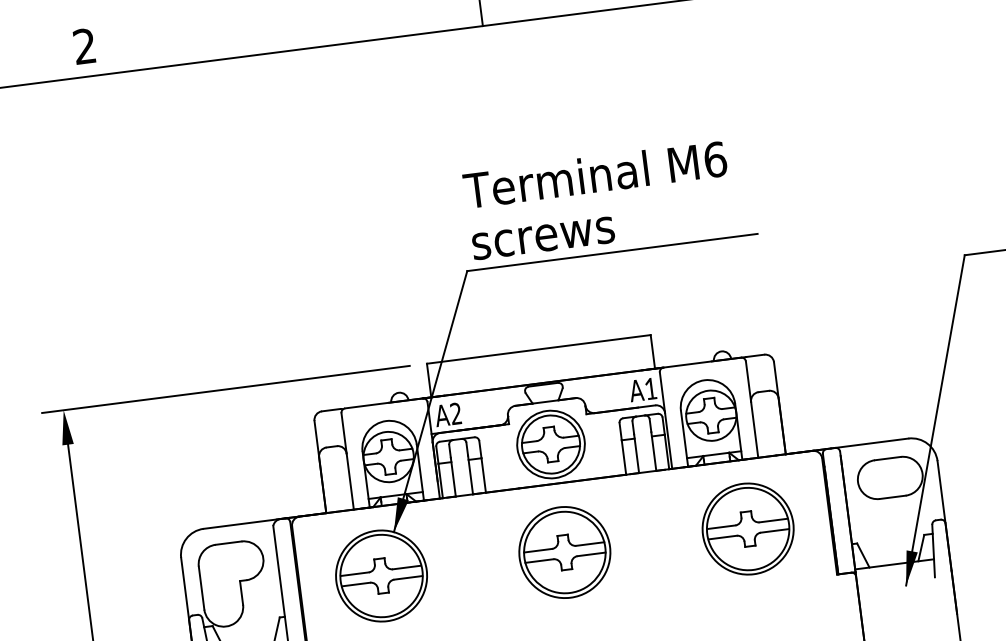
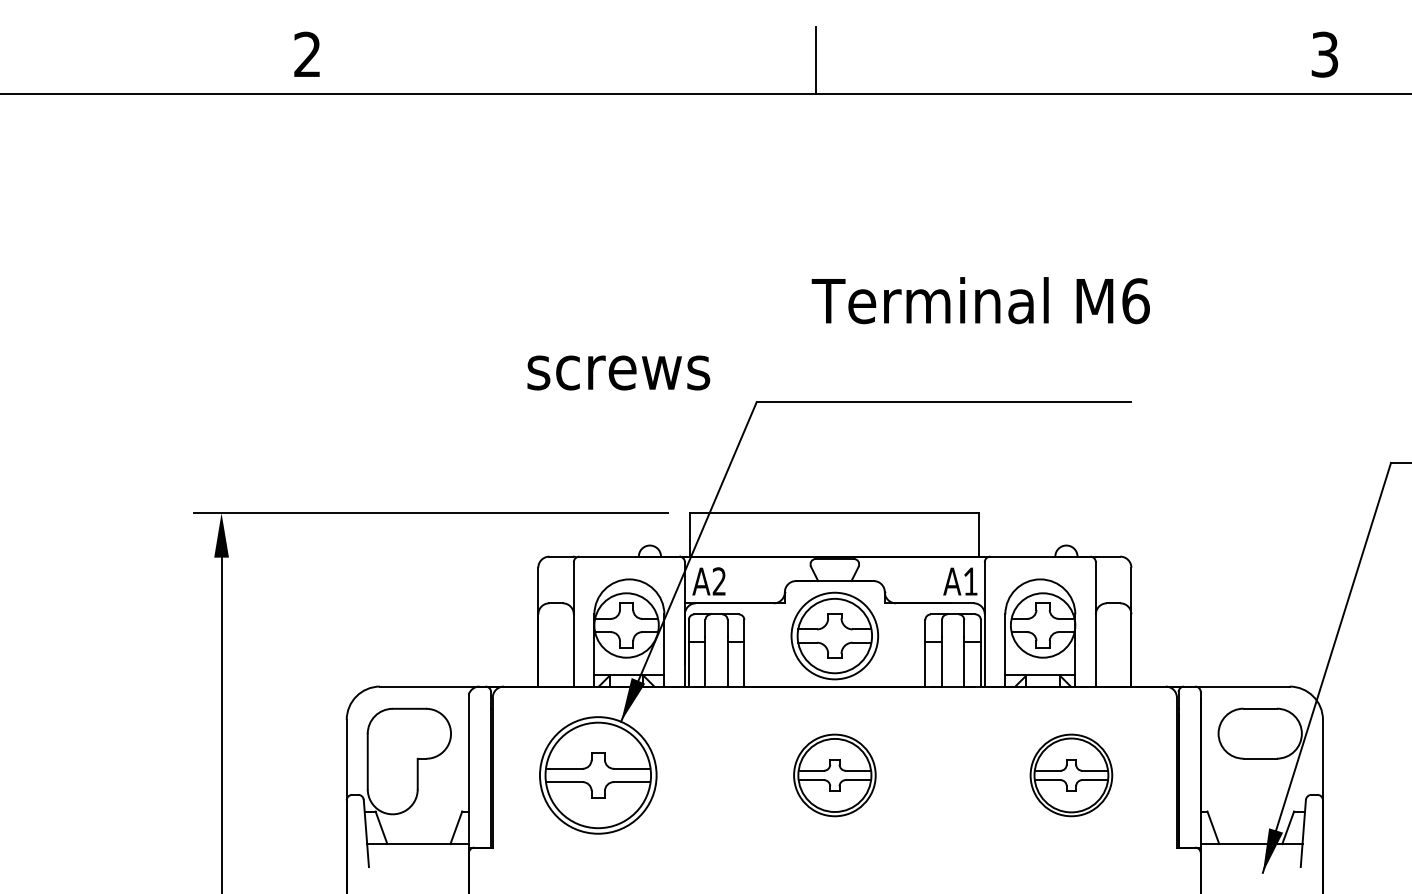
text: (594, 174) -> (980, 300), moved
text: (543, 238) -> (618, 372), moved
part: (748, 529) -> (1071, 775), size x0.7
part: (564, 552) -> (834, 775), size x0.7

